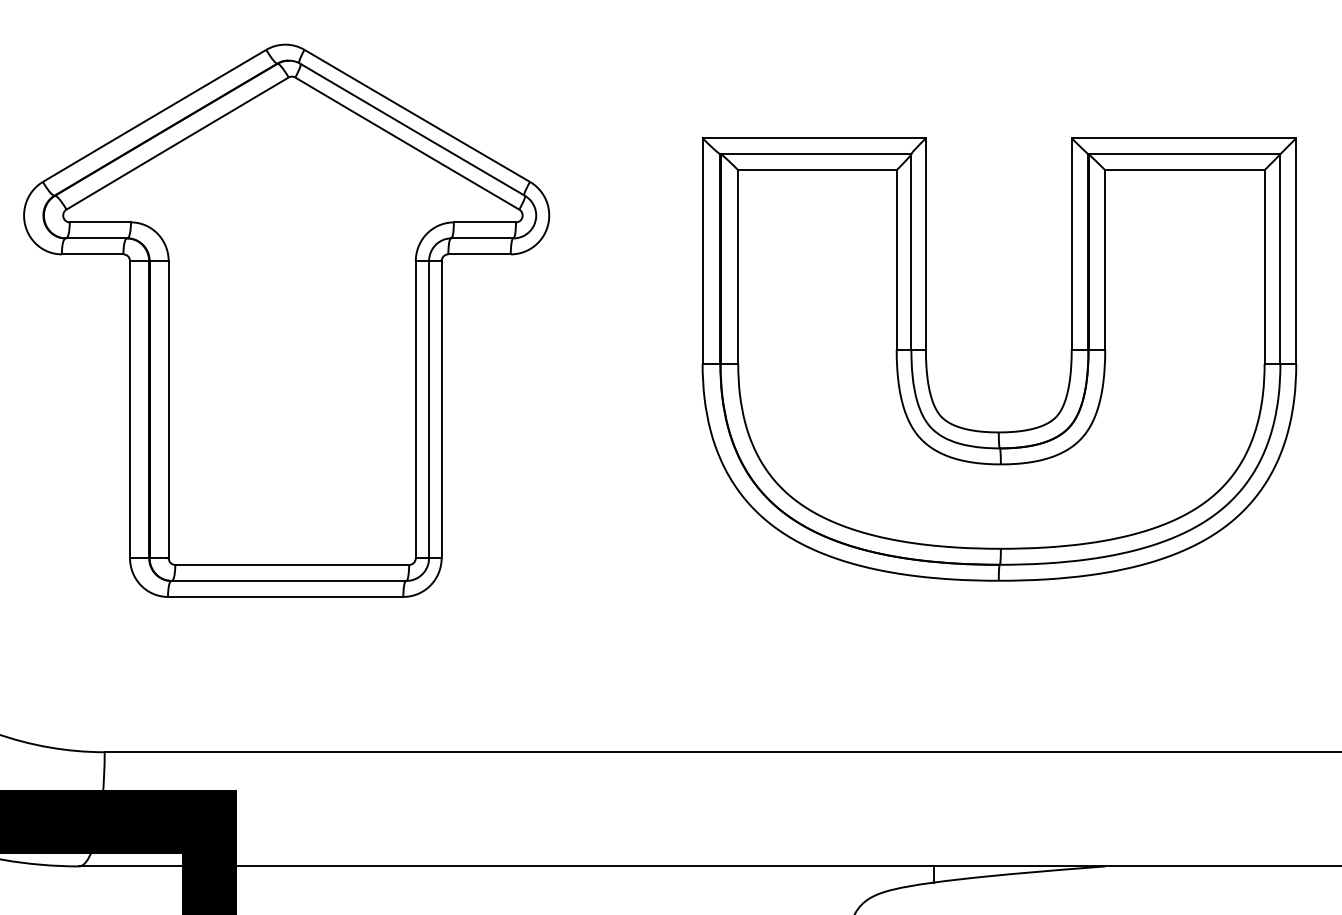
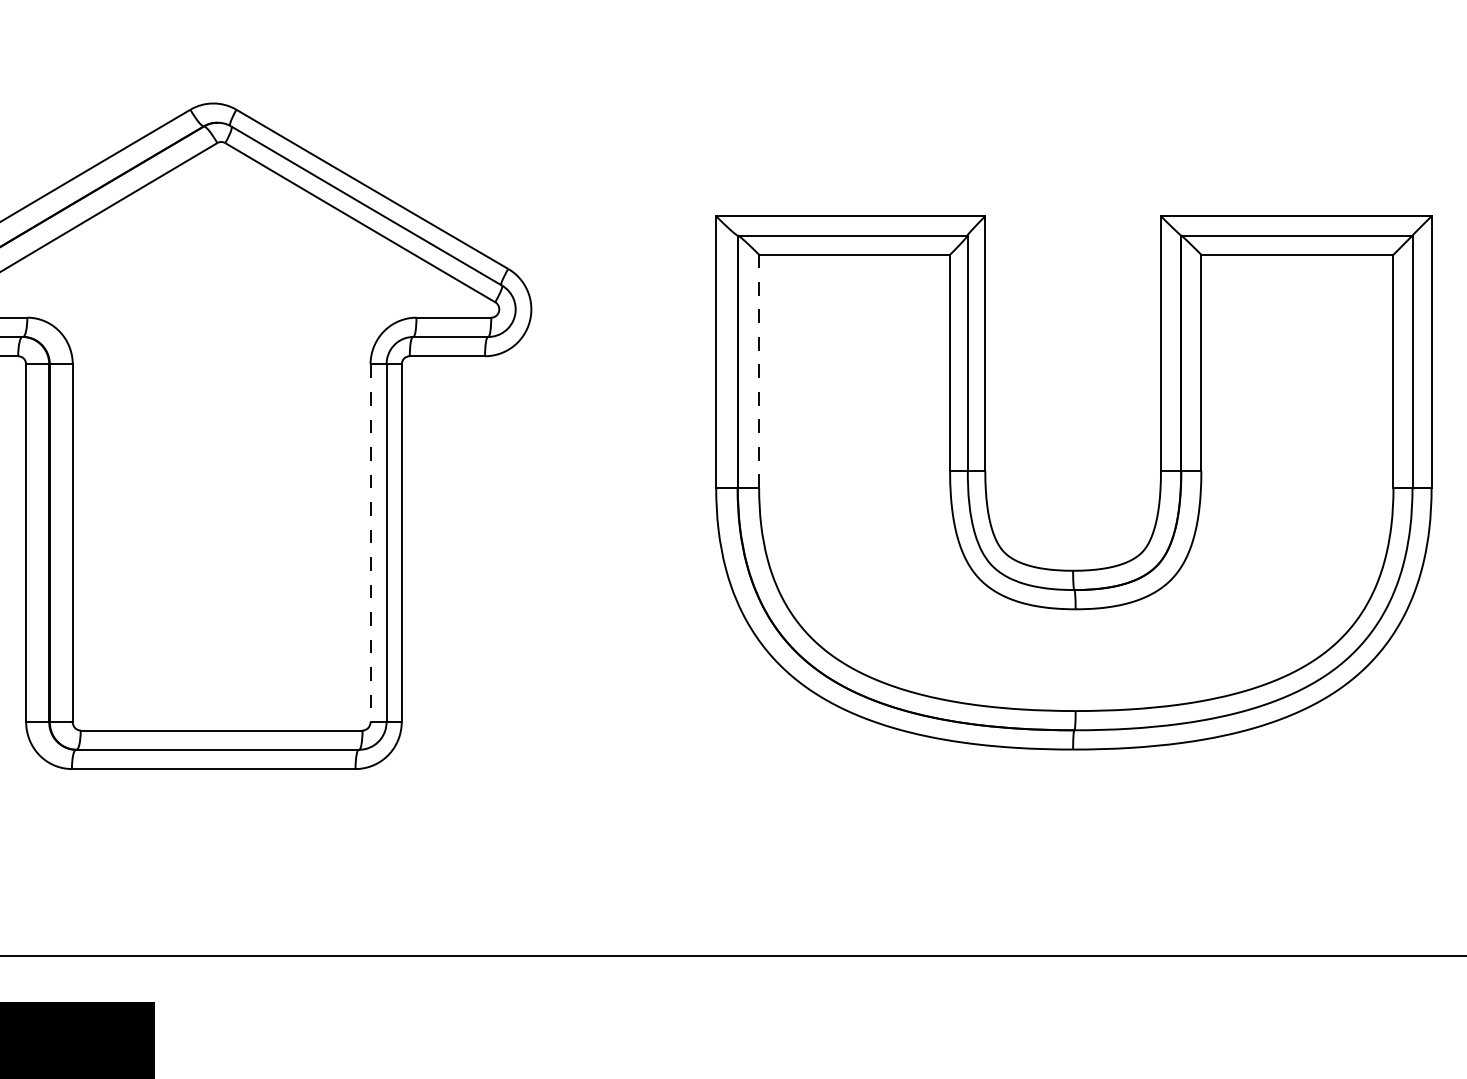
line: (738, 267) -> (759, 372), solid -> dashed
line: (415, 410) -> (370, 544), solid -> dashed

